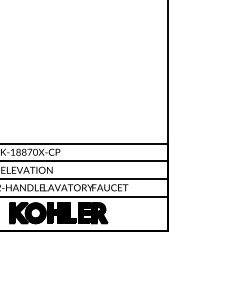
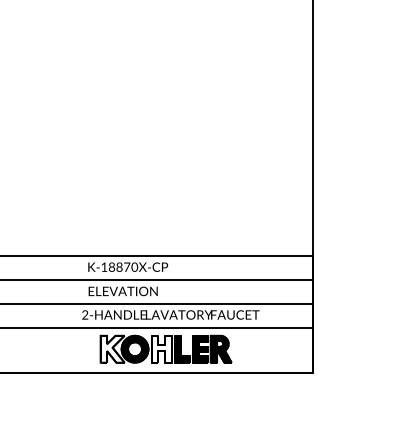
fill: (18, 212) -> (112, 348), removed
fill: (55, 212) -> (161, 348), removed

